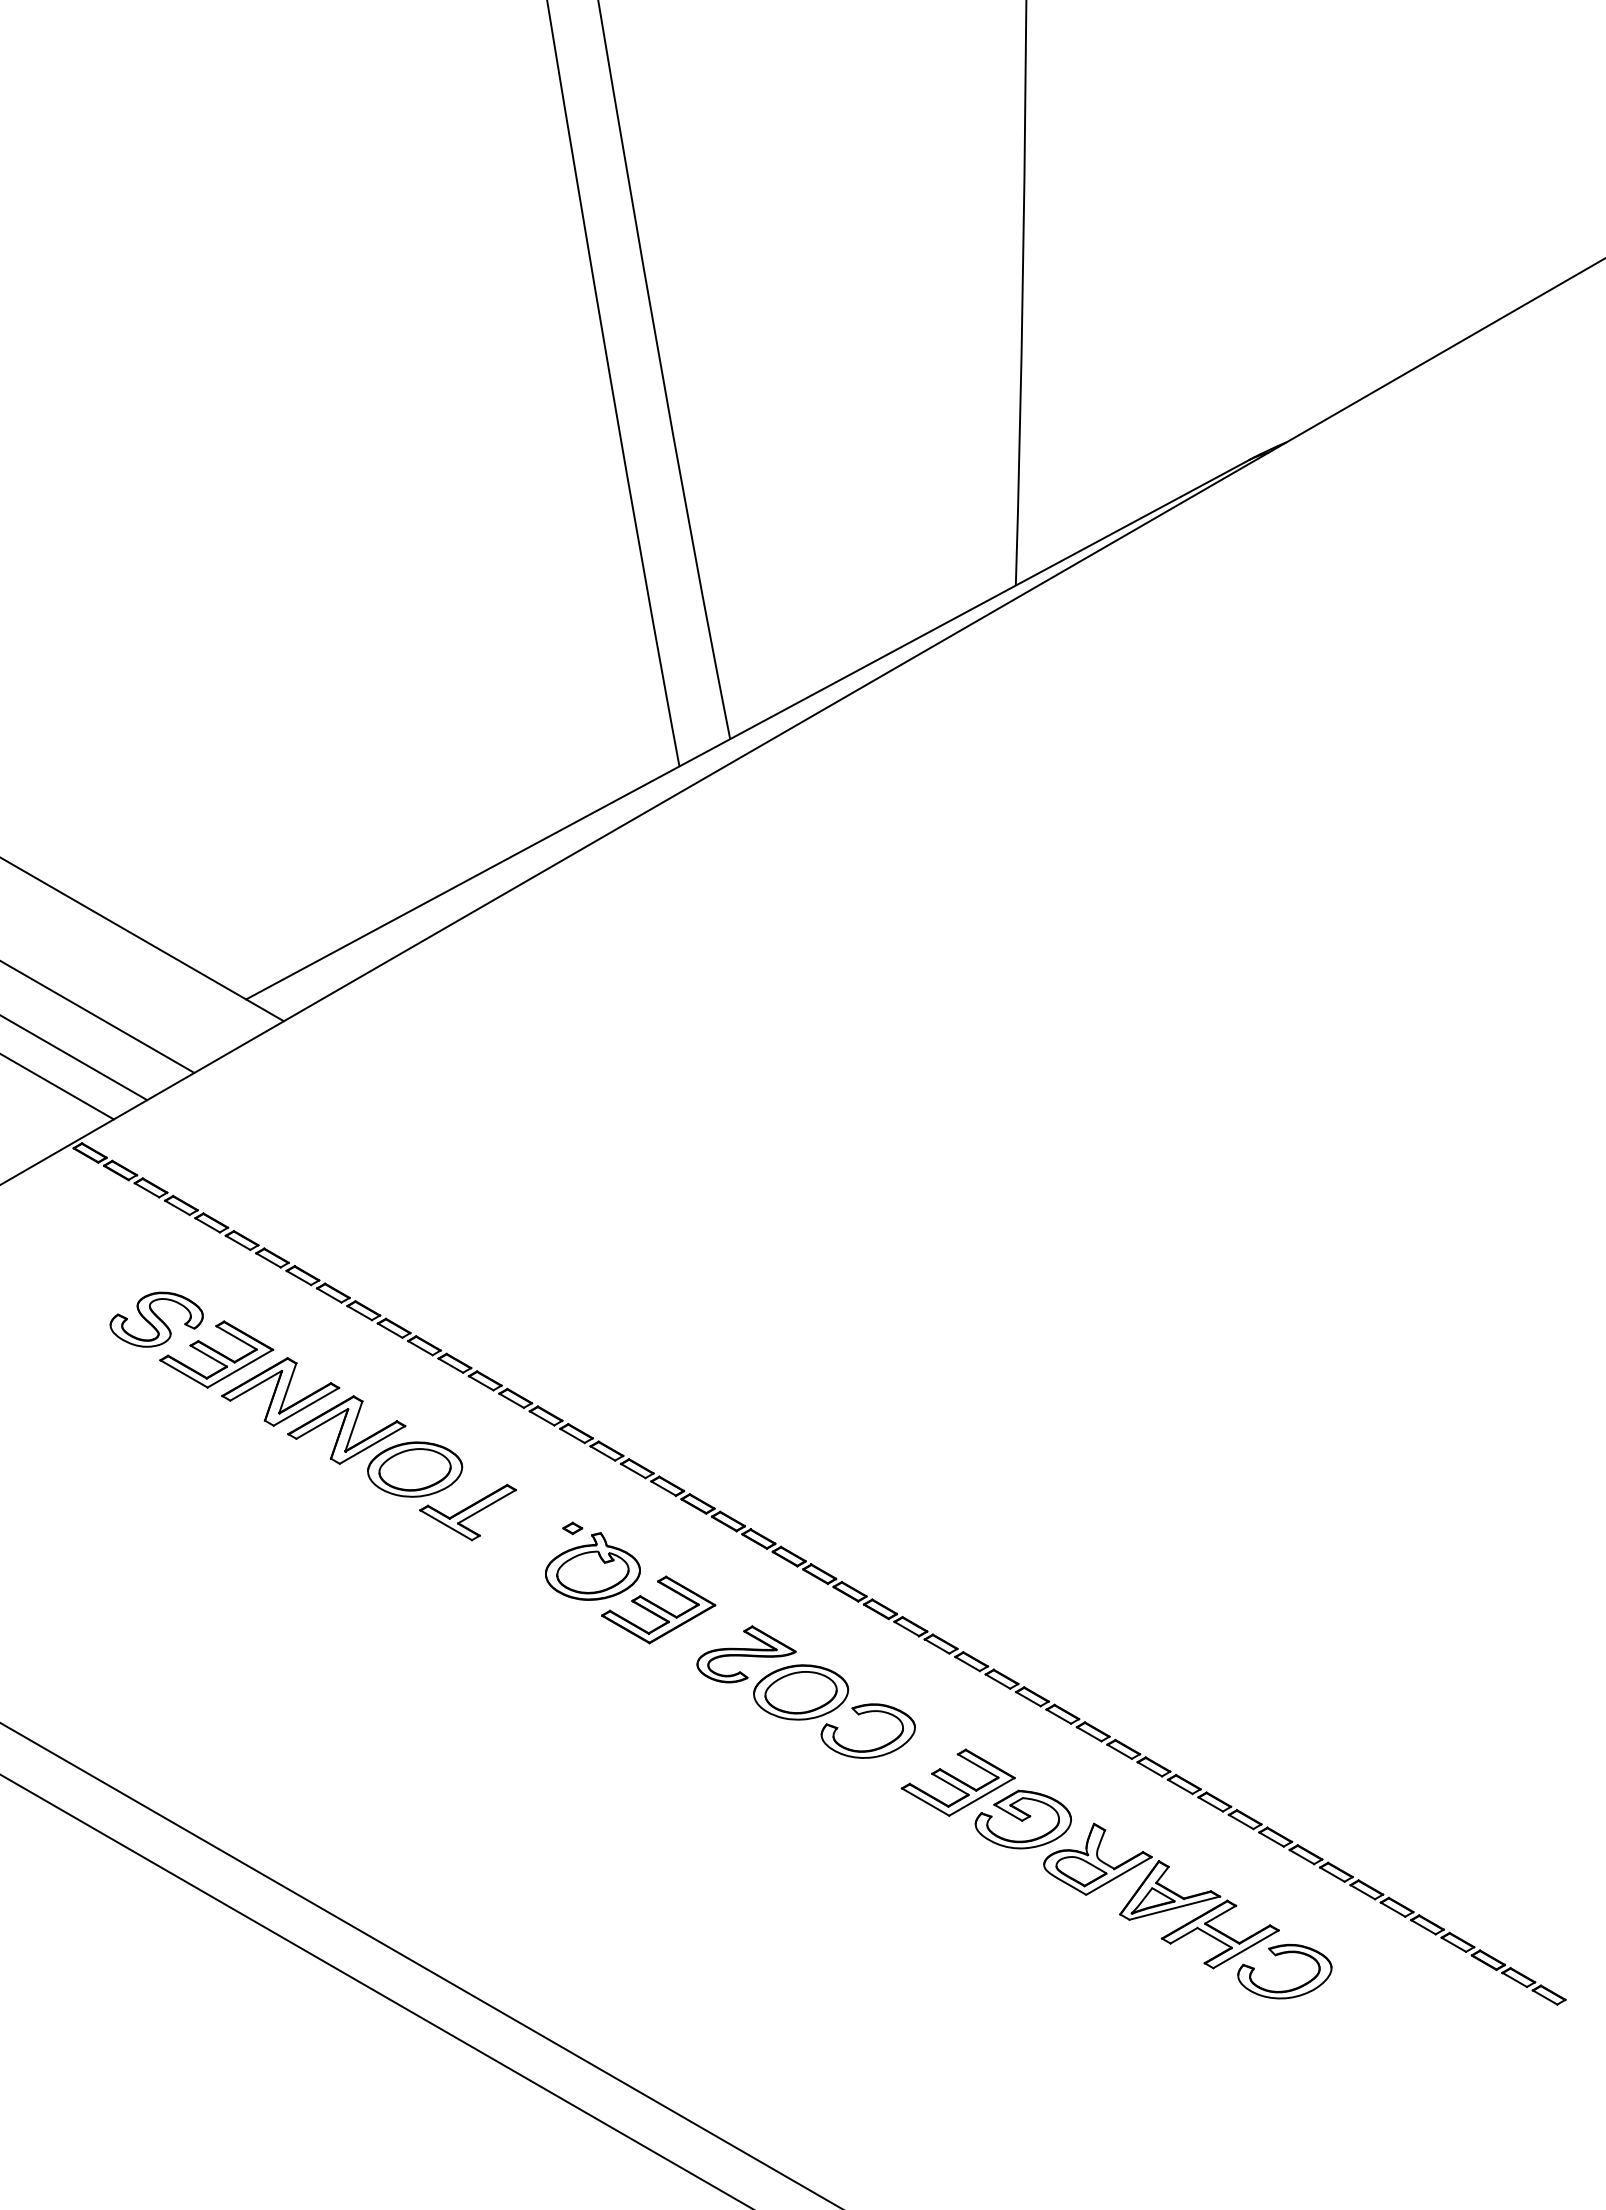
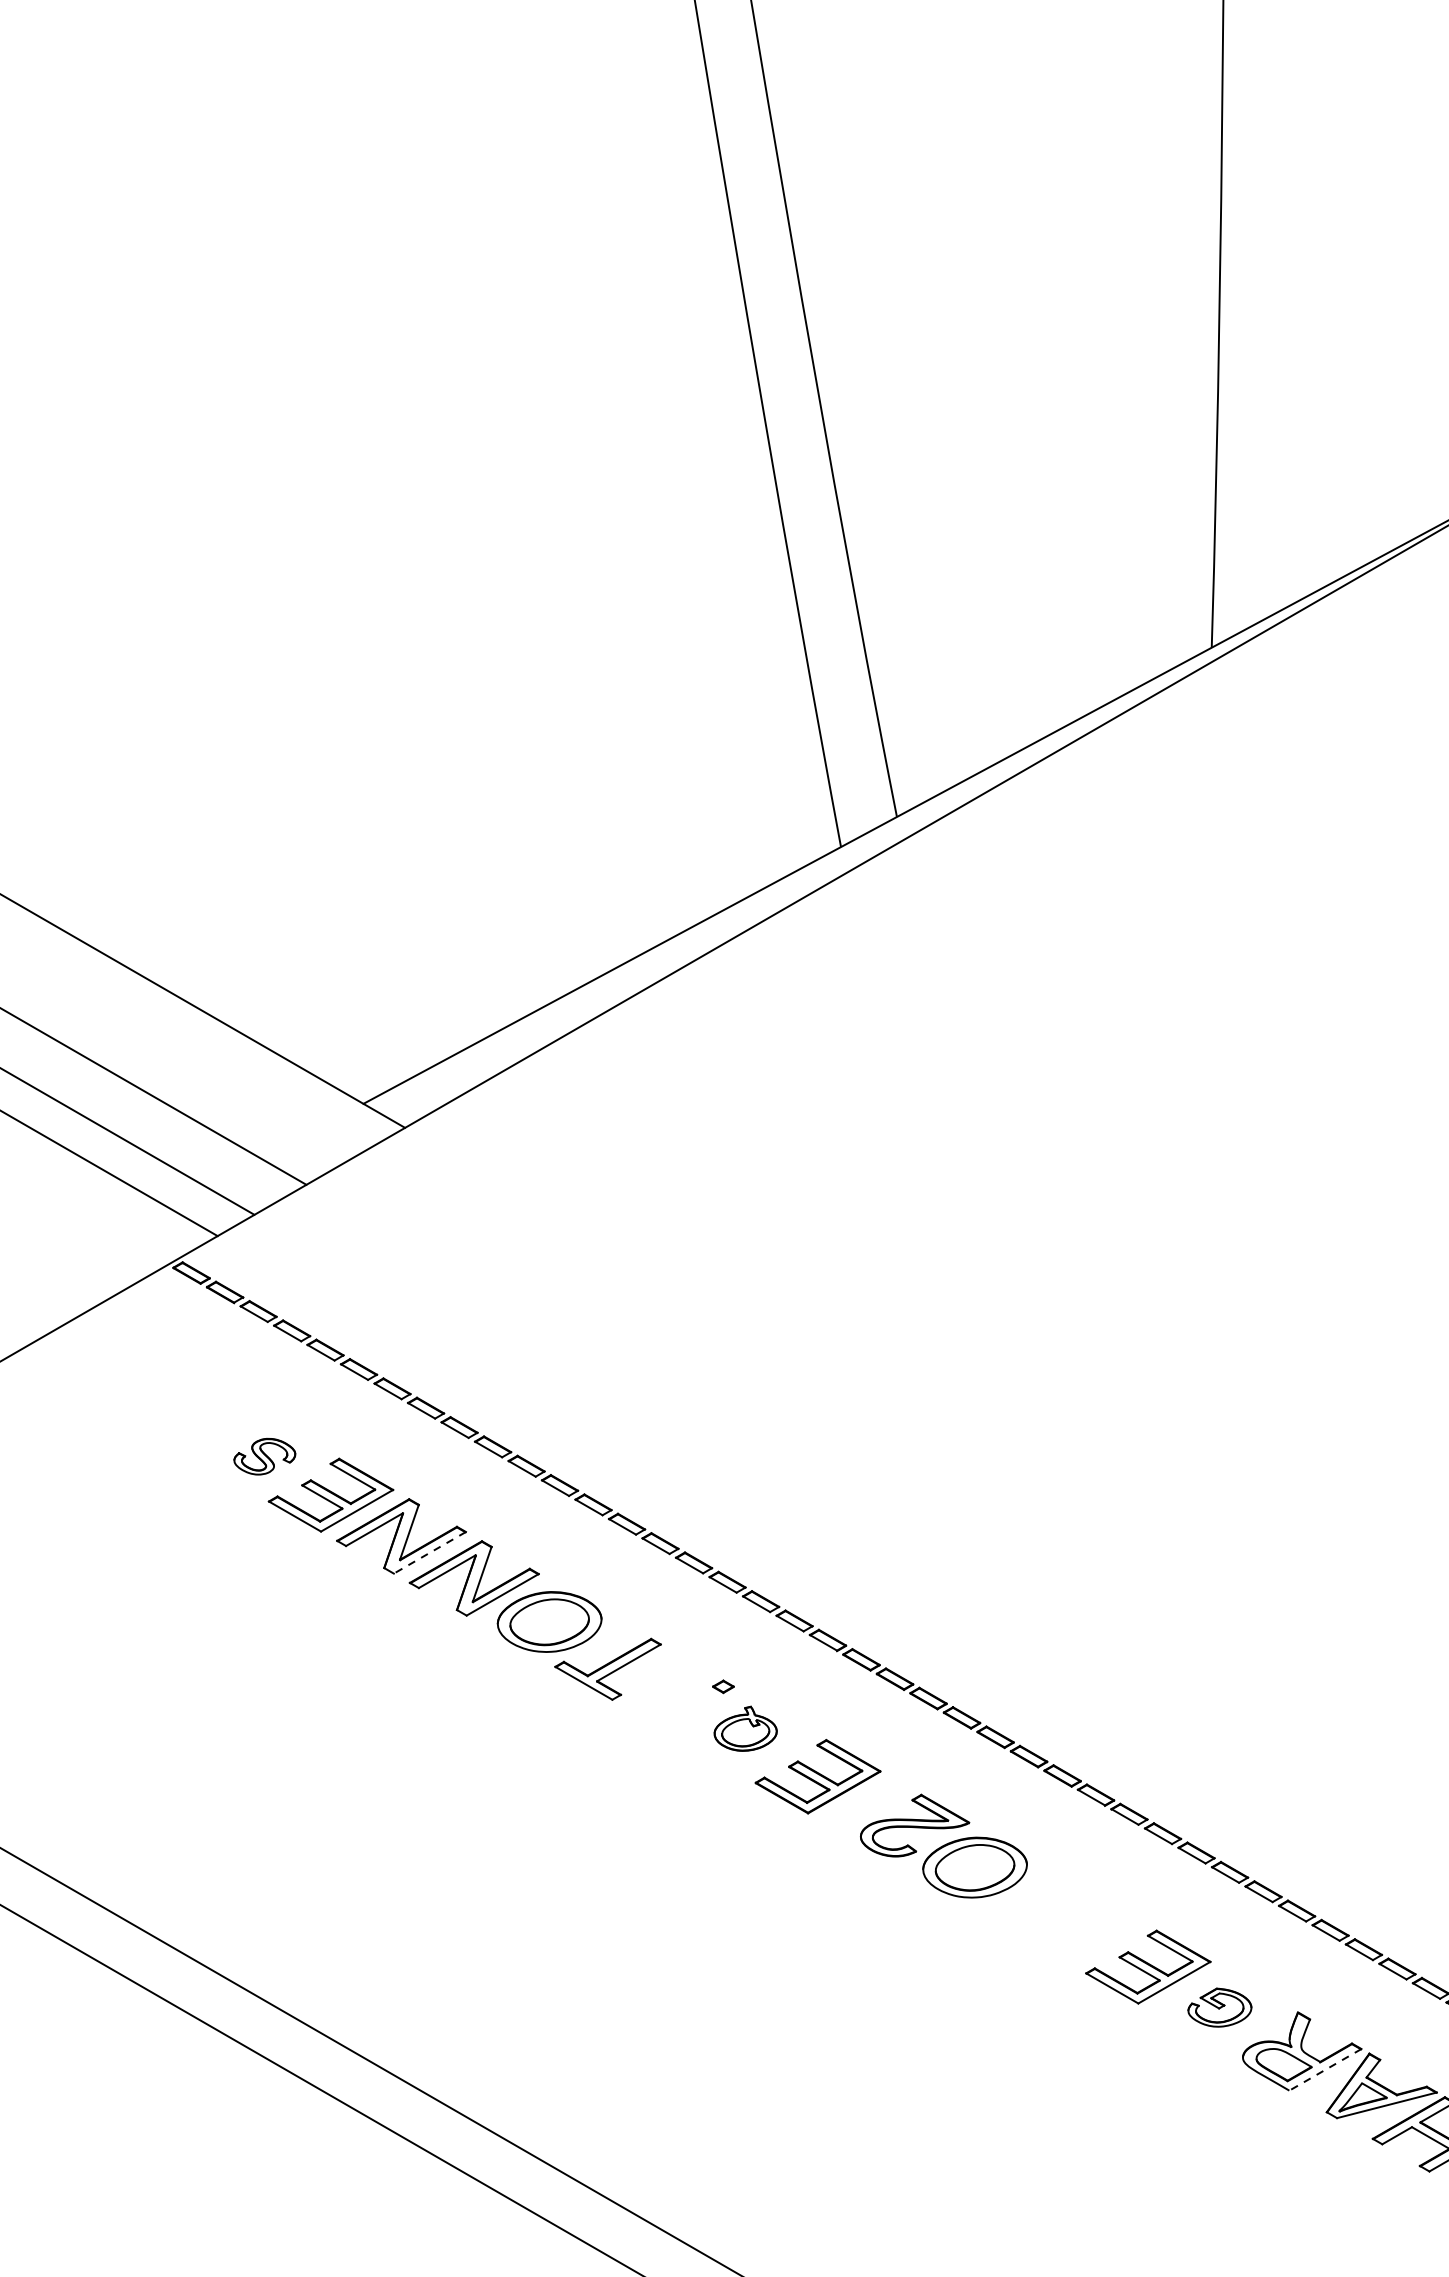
part: (156, 1319) -> (264, 1456), size x0.6
line: (306, 1406) -> (429, 1552), solid -> dashed
part: (592, 1566) -> (745, 1728), size x0.6
part: (862, 1714) -> (1042, 1891), removed
part: (1022, 1819) -> (1219, 2007), size x0.6
line: (1118, 1875) -> (1324, 2069), solid -> dashed

